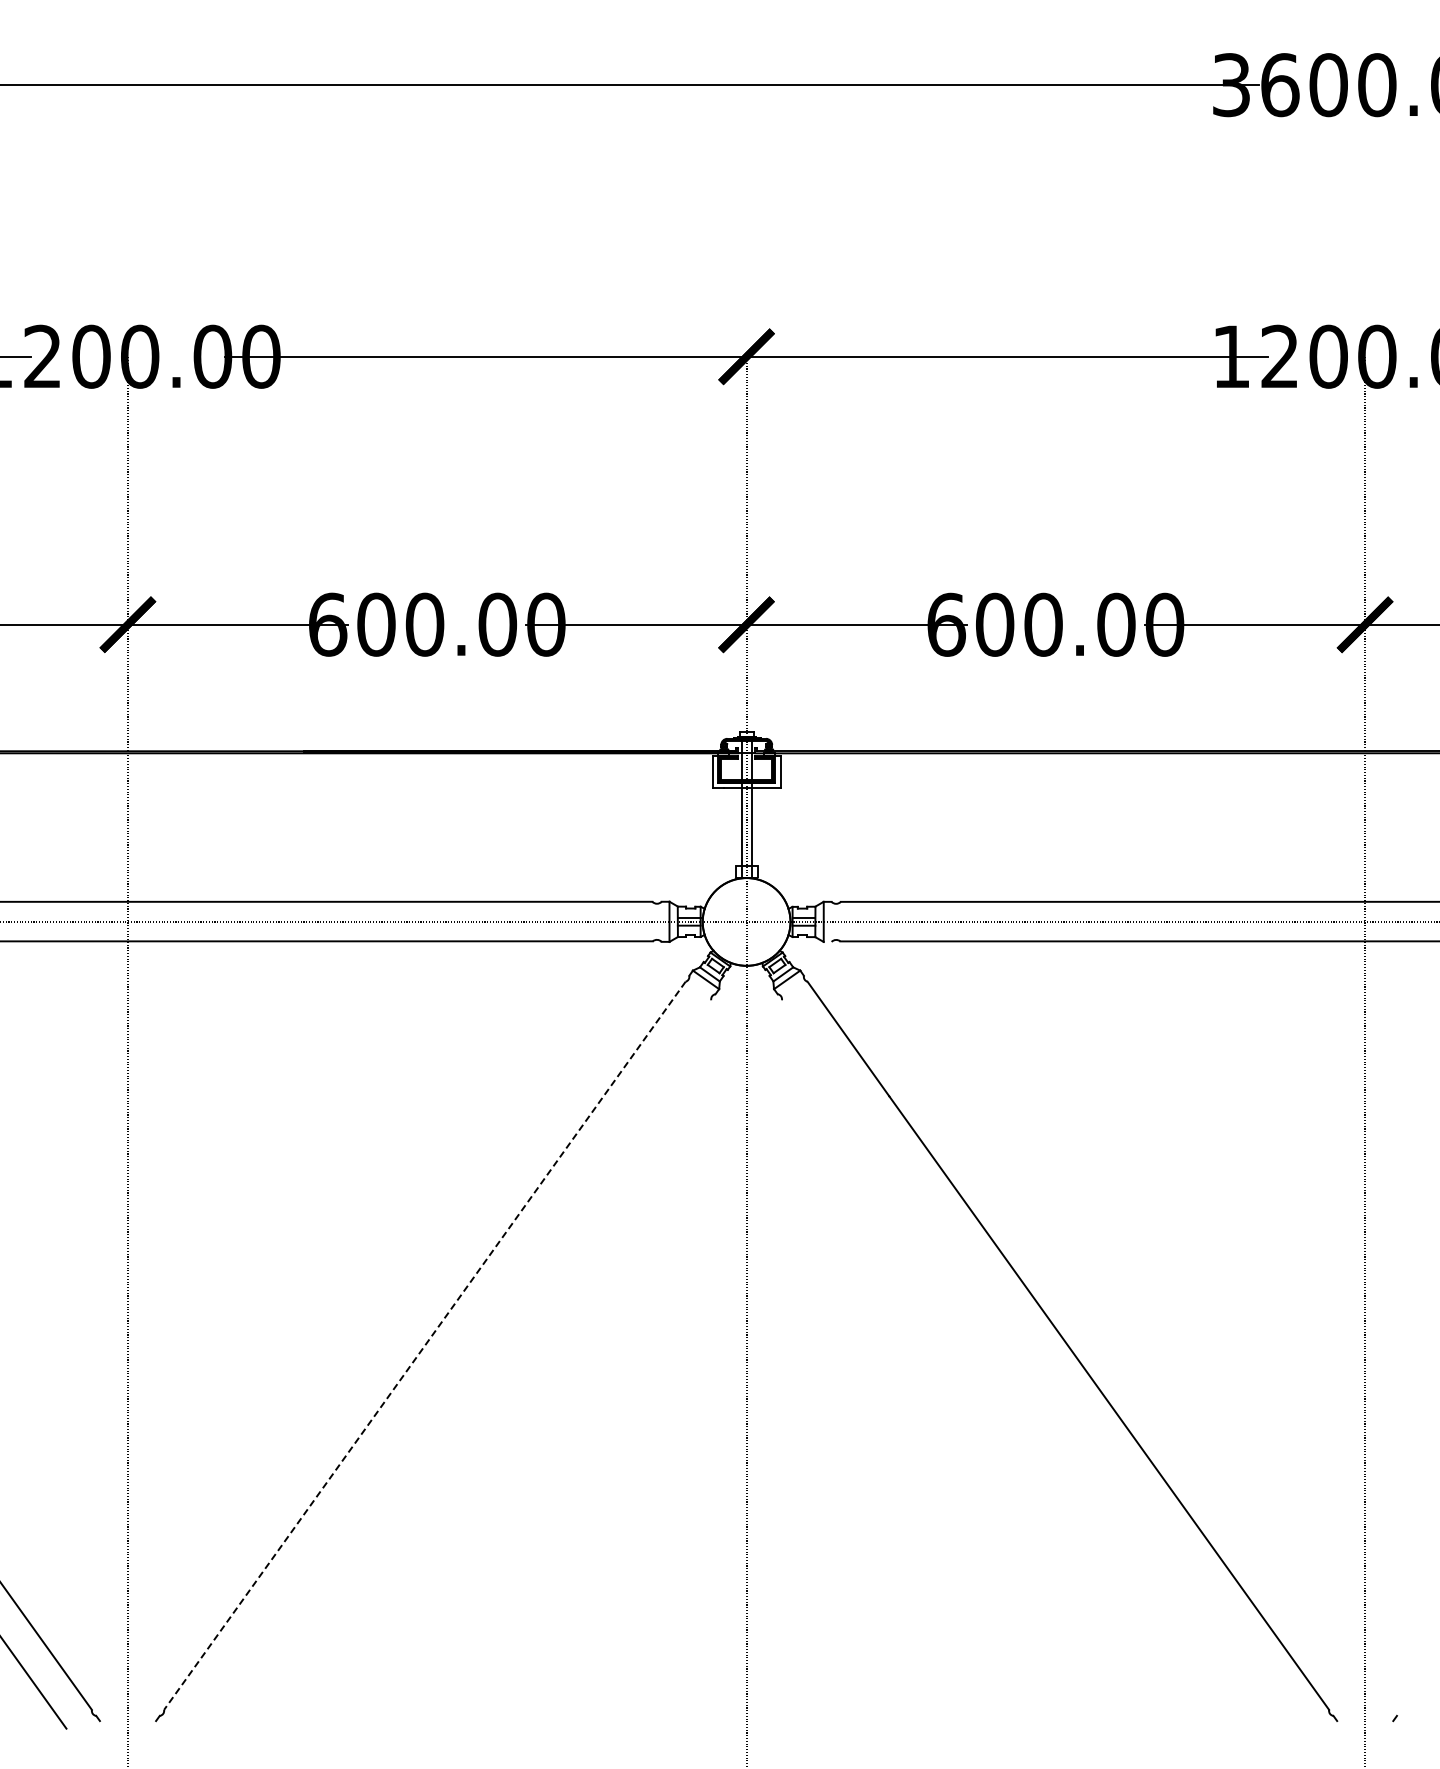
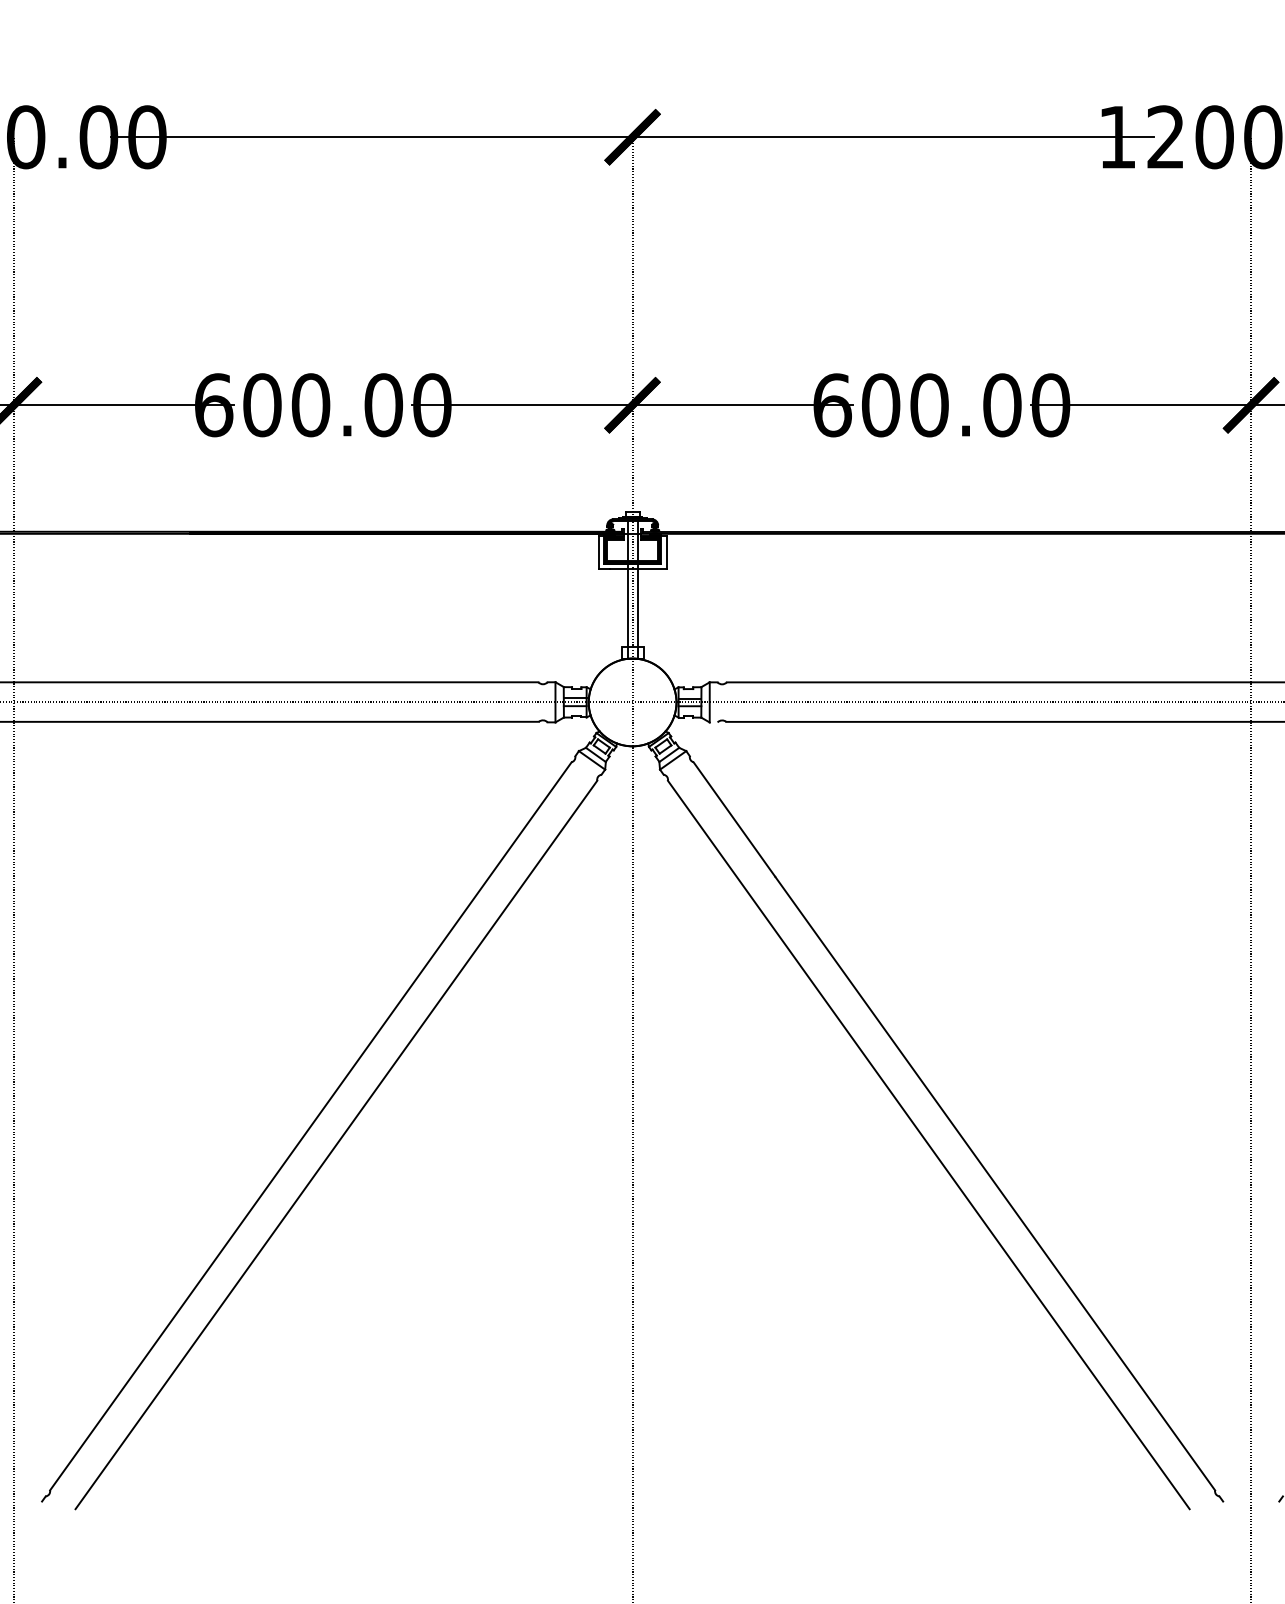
line: (424, 1345) -> (310, 1126), dashed -> solid
line: (450, 1364) -> (336, 1145), added
line: (1042, 1364) -> (928, 1145), added

